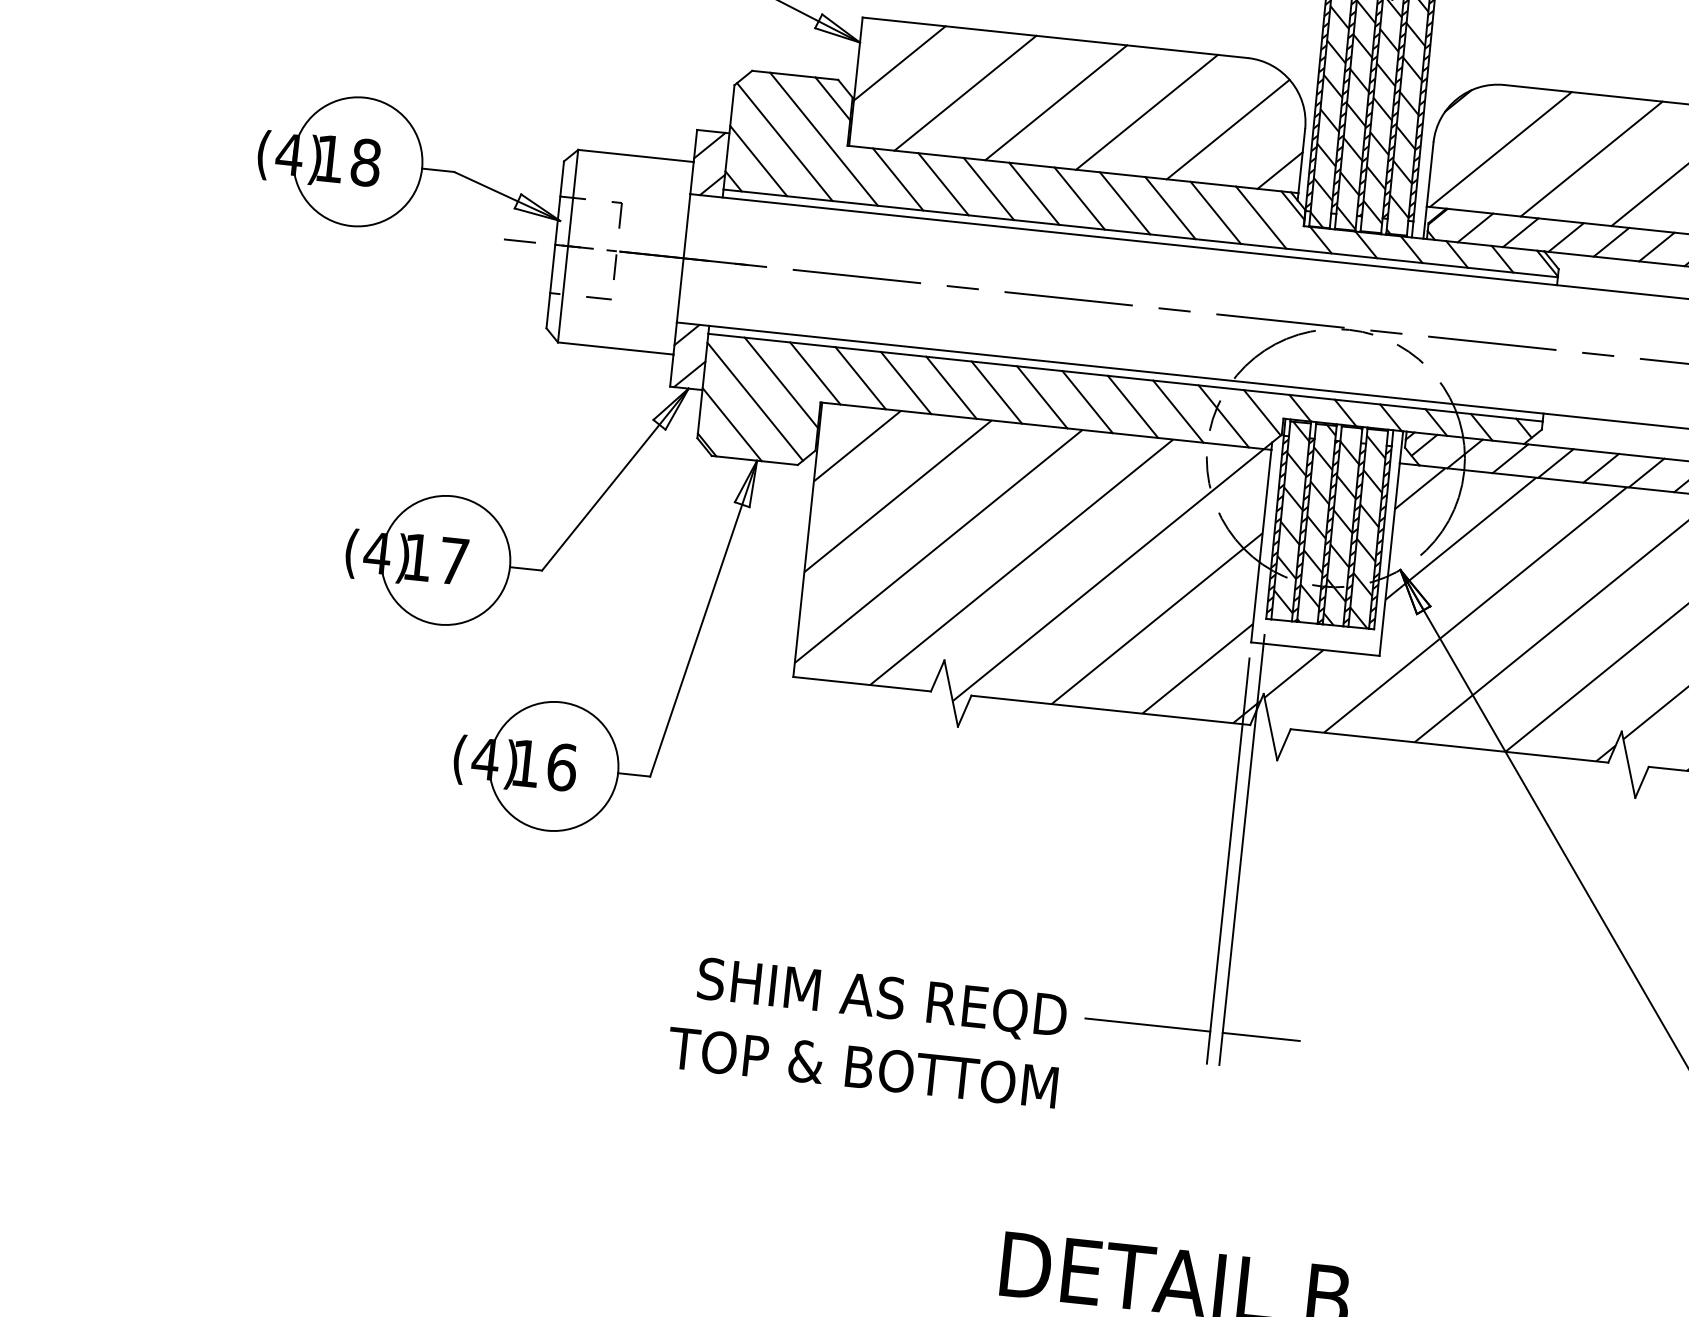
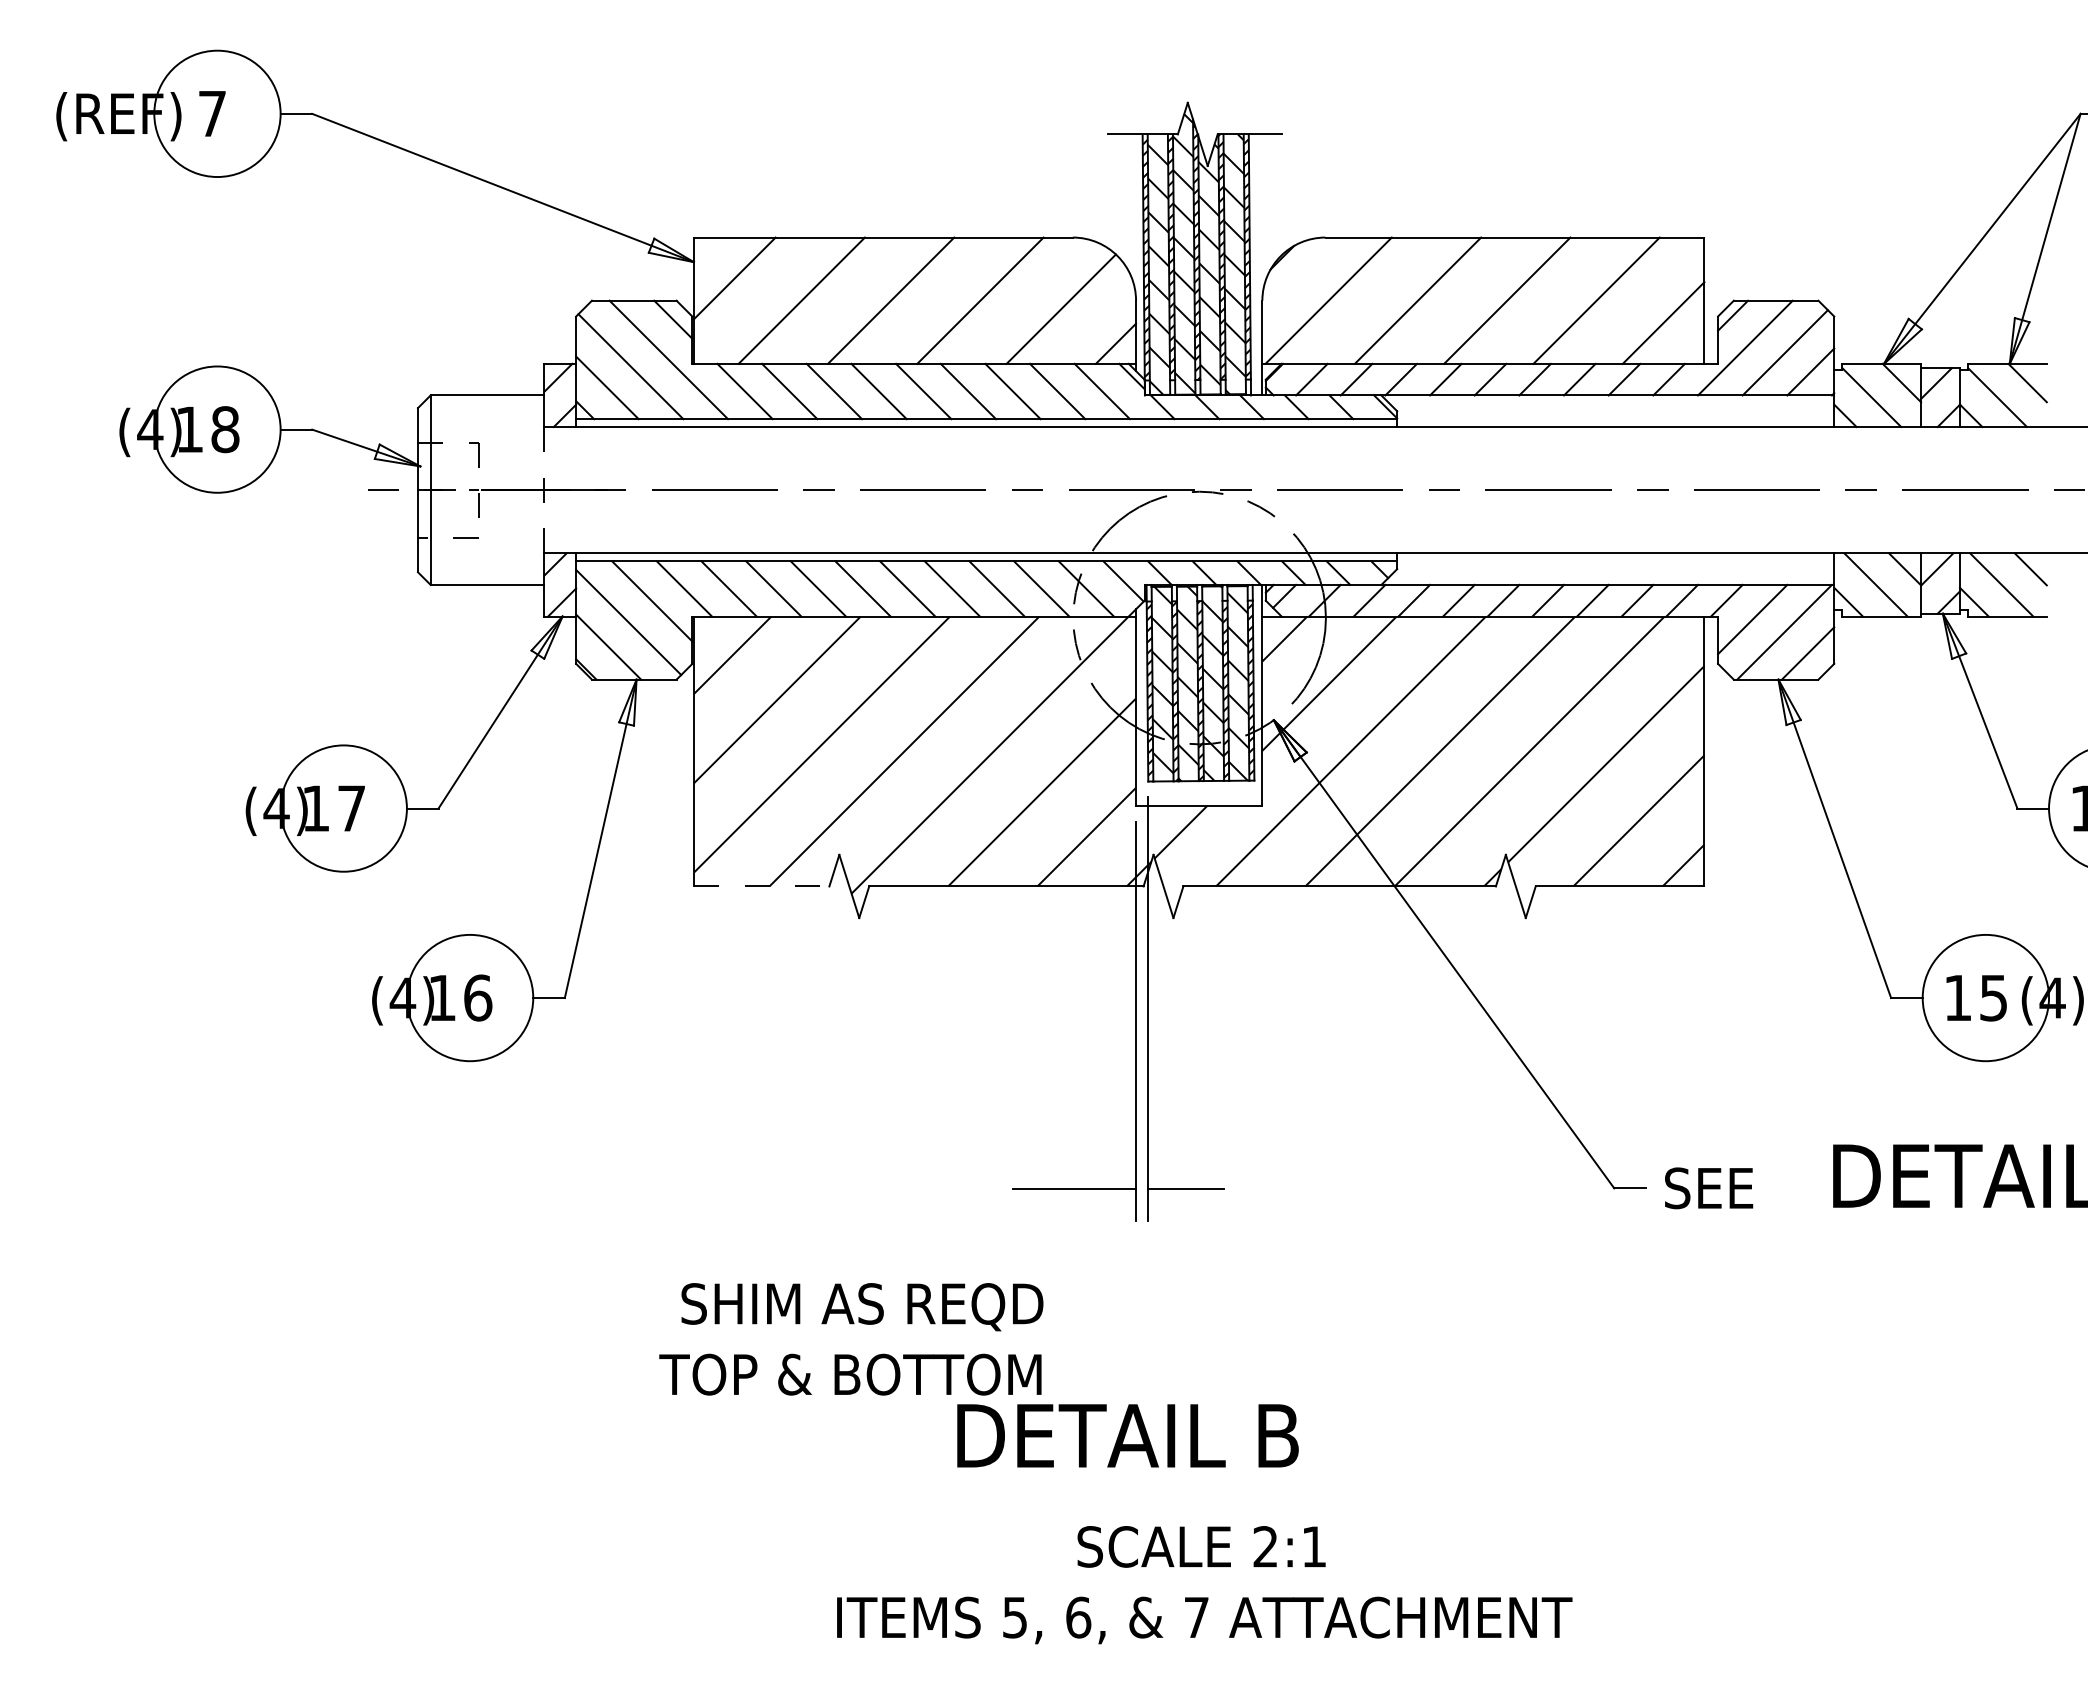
line: (683, 257) -> (544, 489), solid -> dashed
line: (861, 684) -> (761, 886), solid -> dashed
text: (867, 1032) -> (851, 1339), moved

